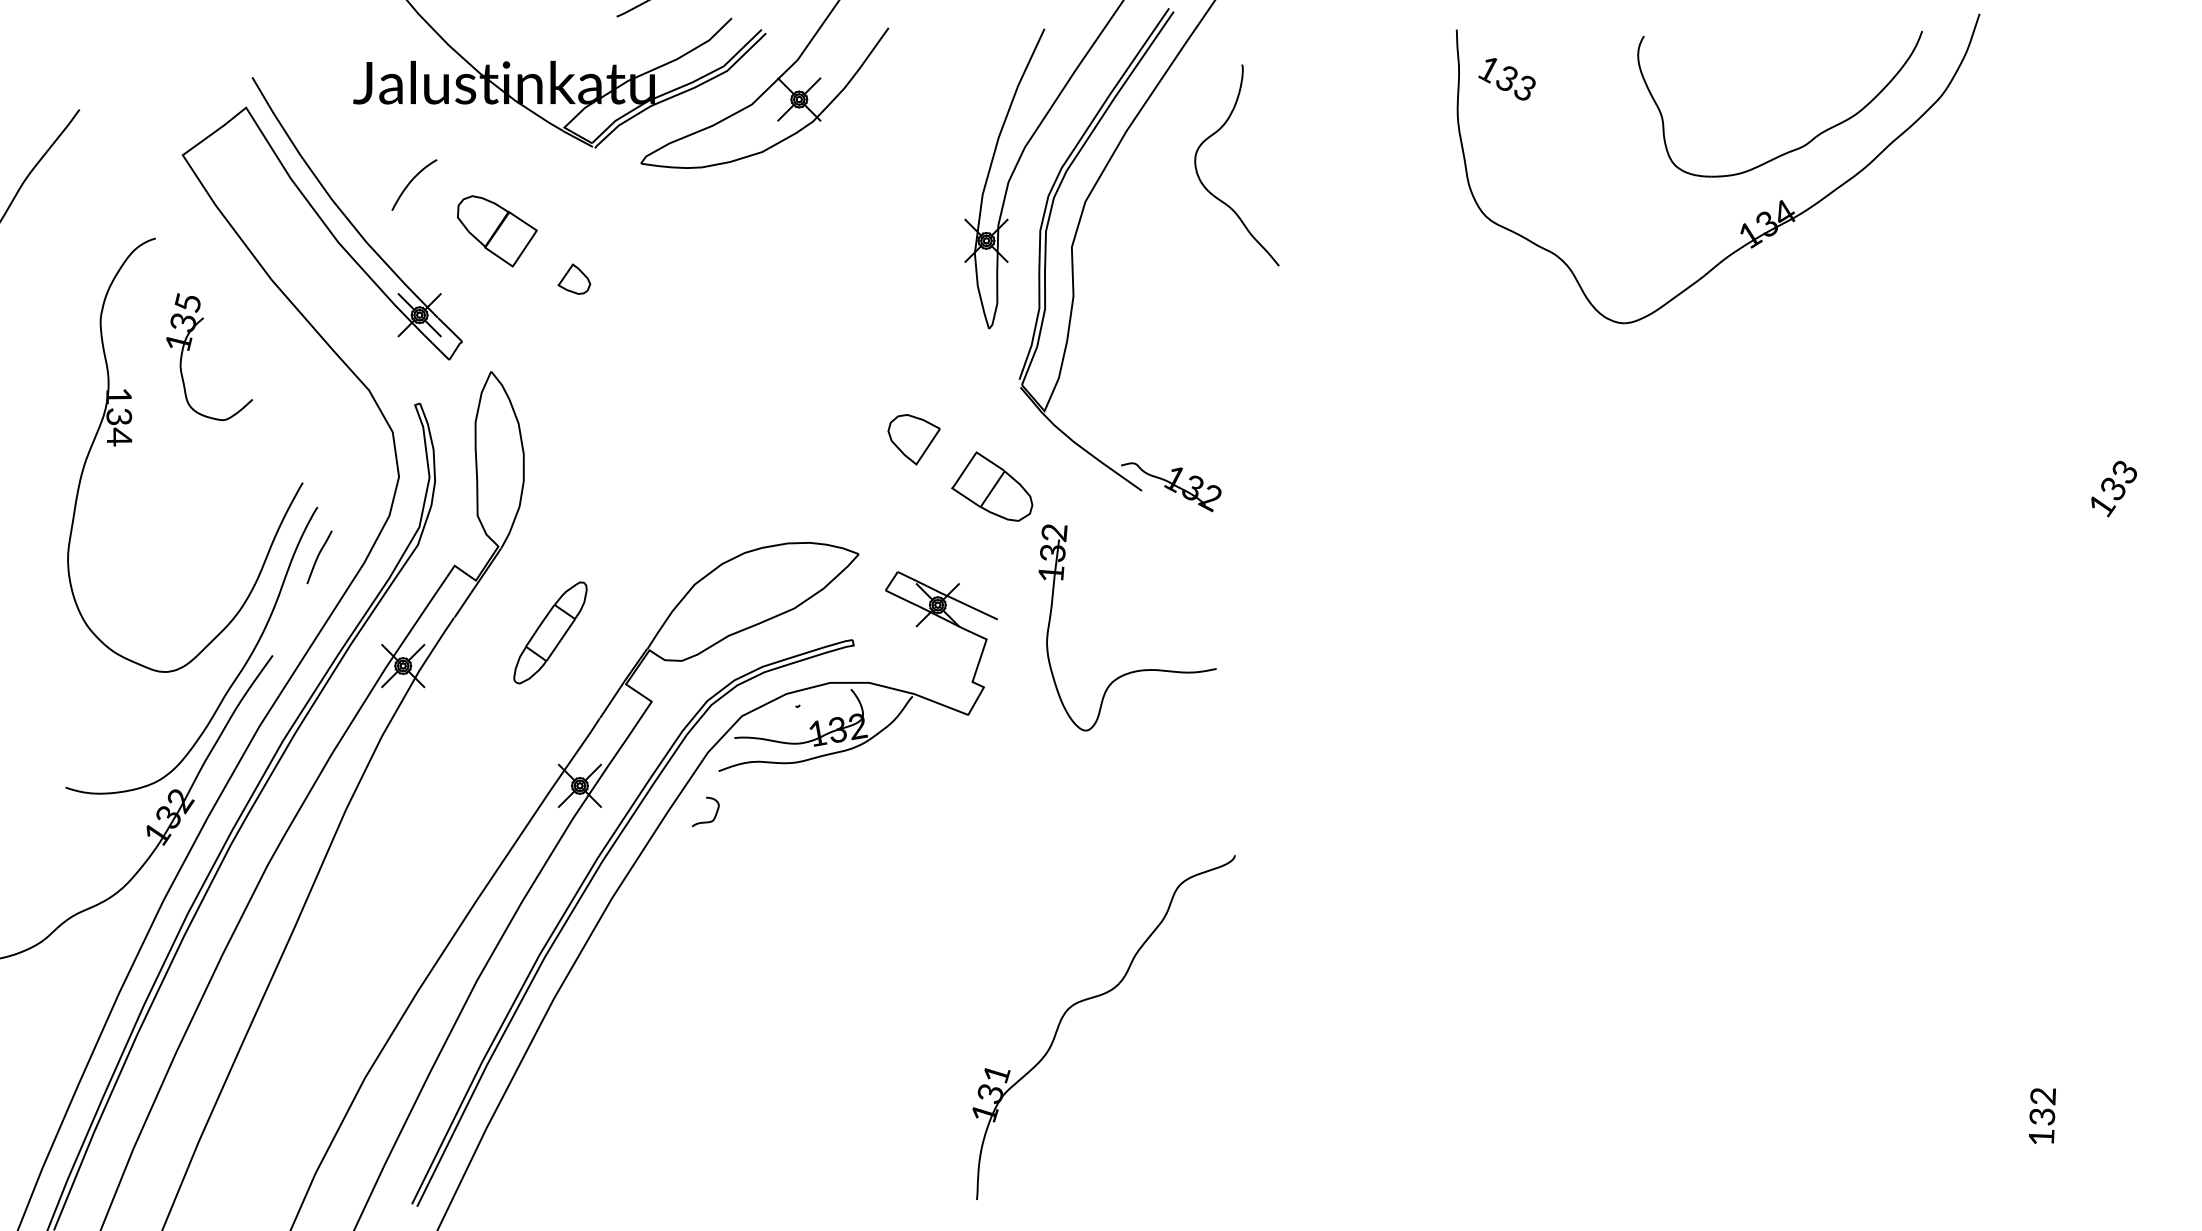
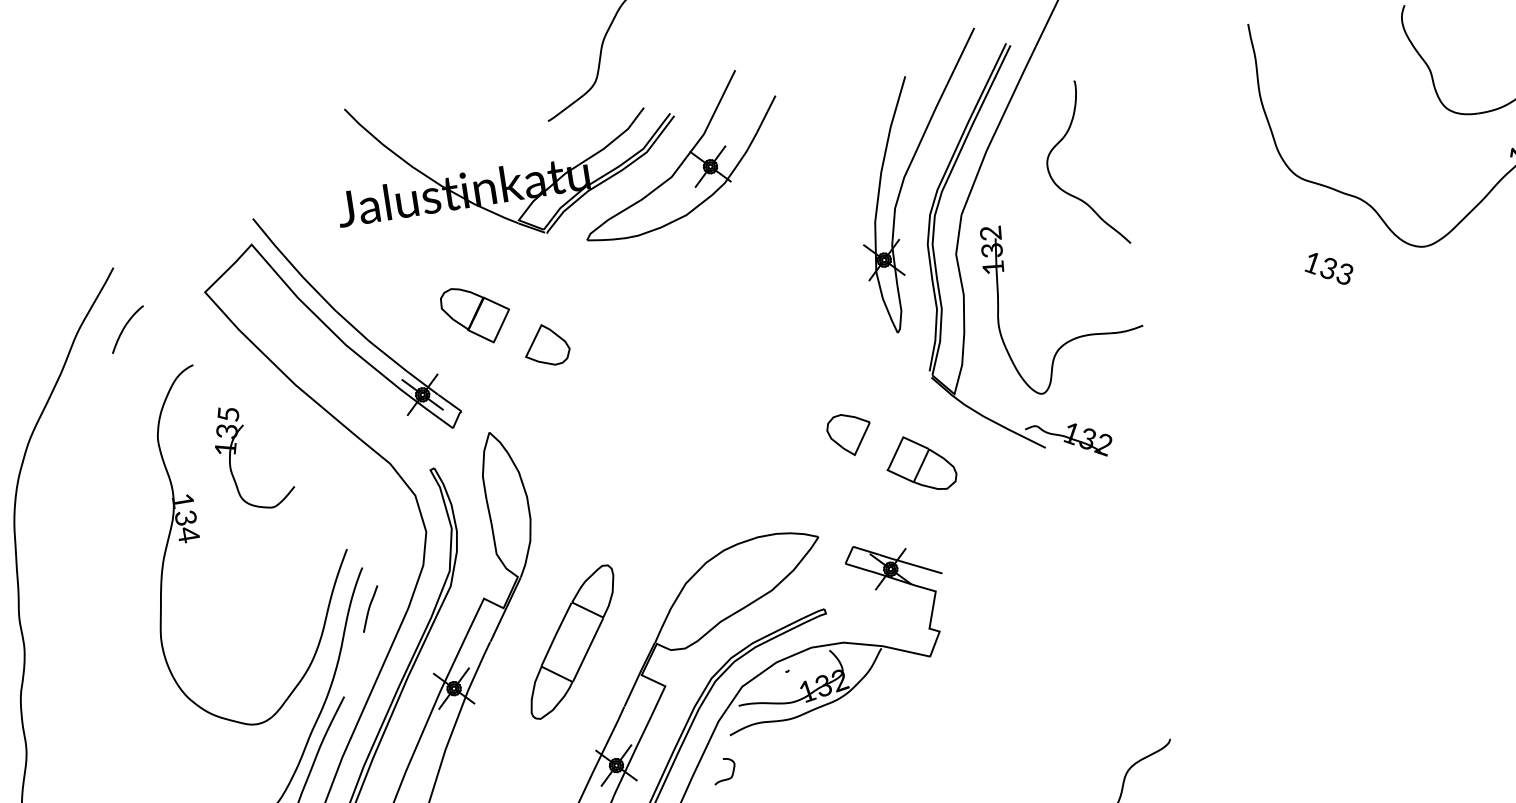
text: (1506, 79) -> (1328, 269), moved
curve: (412, 181) -> (125, 326), moved
part: (574, 278) -> (546, 344), size x1.67
part: (550, 632) -> (572, 641), size x1.67
part: (1134, 670) -> (1075, 337), moved

